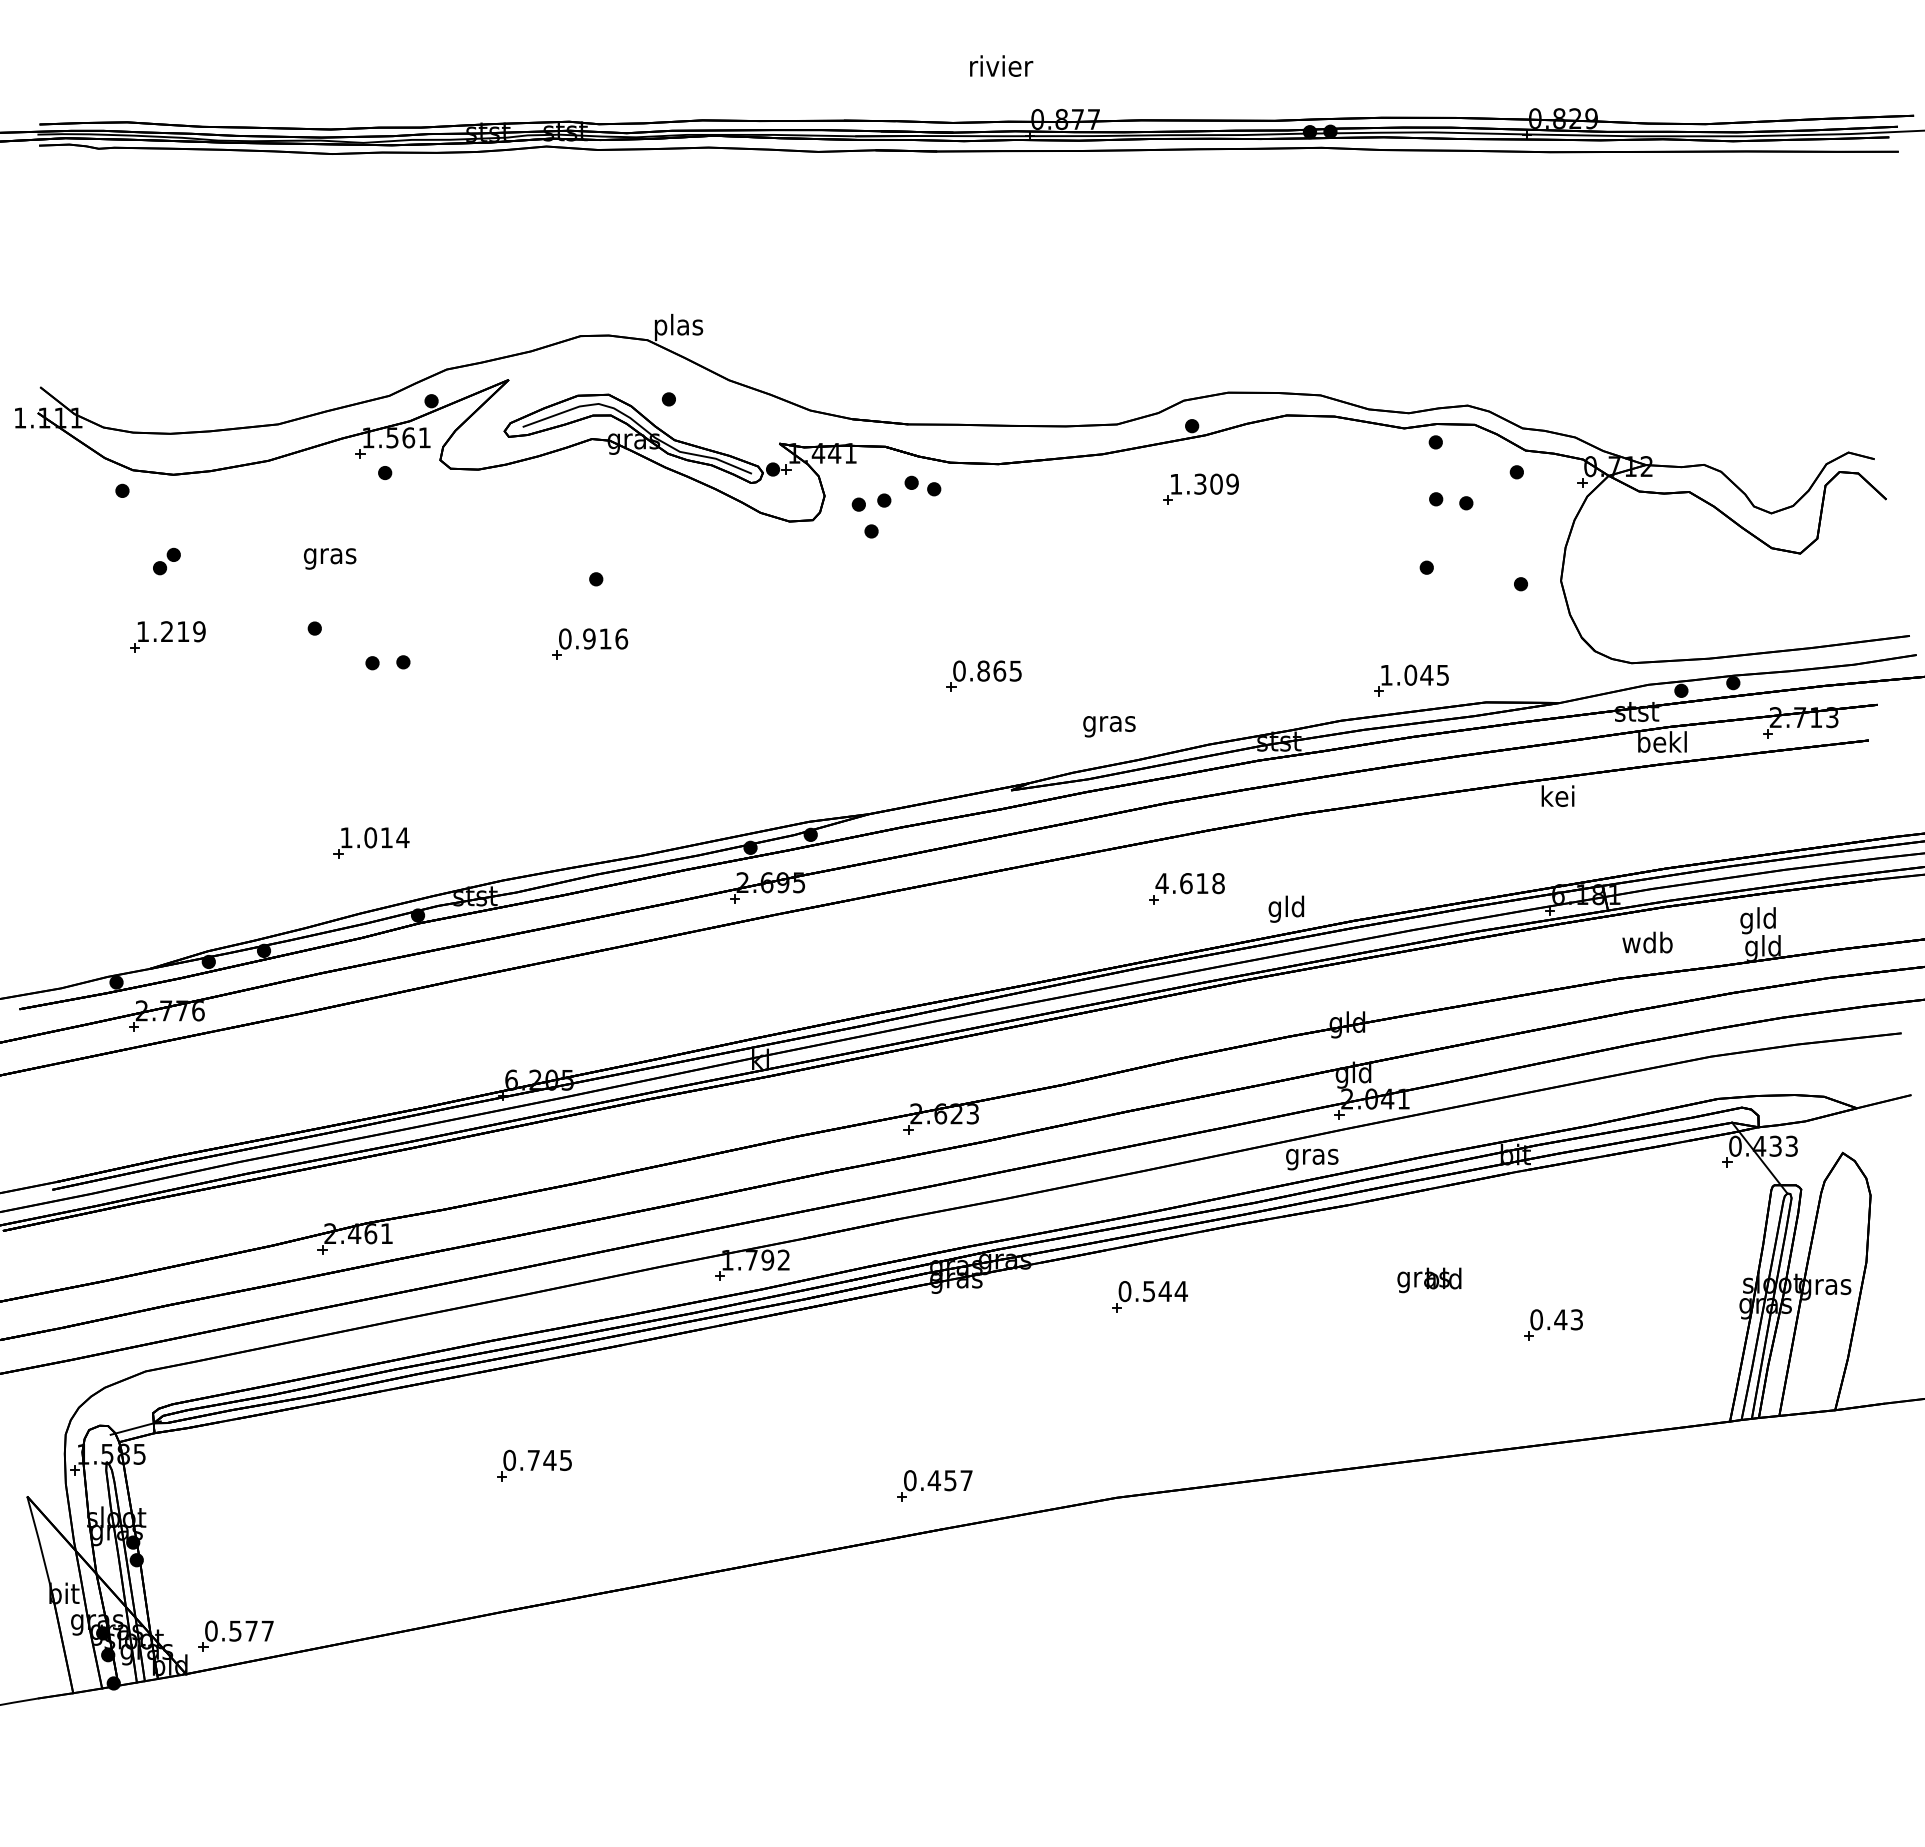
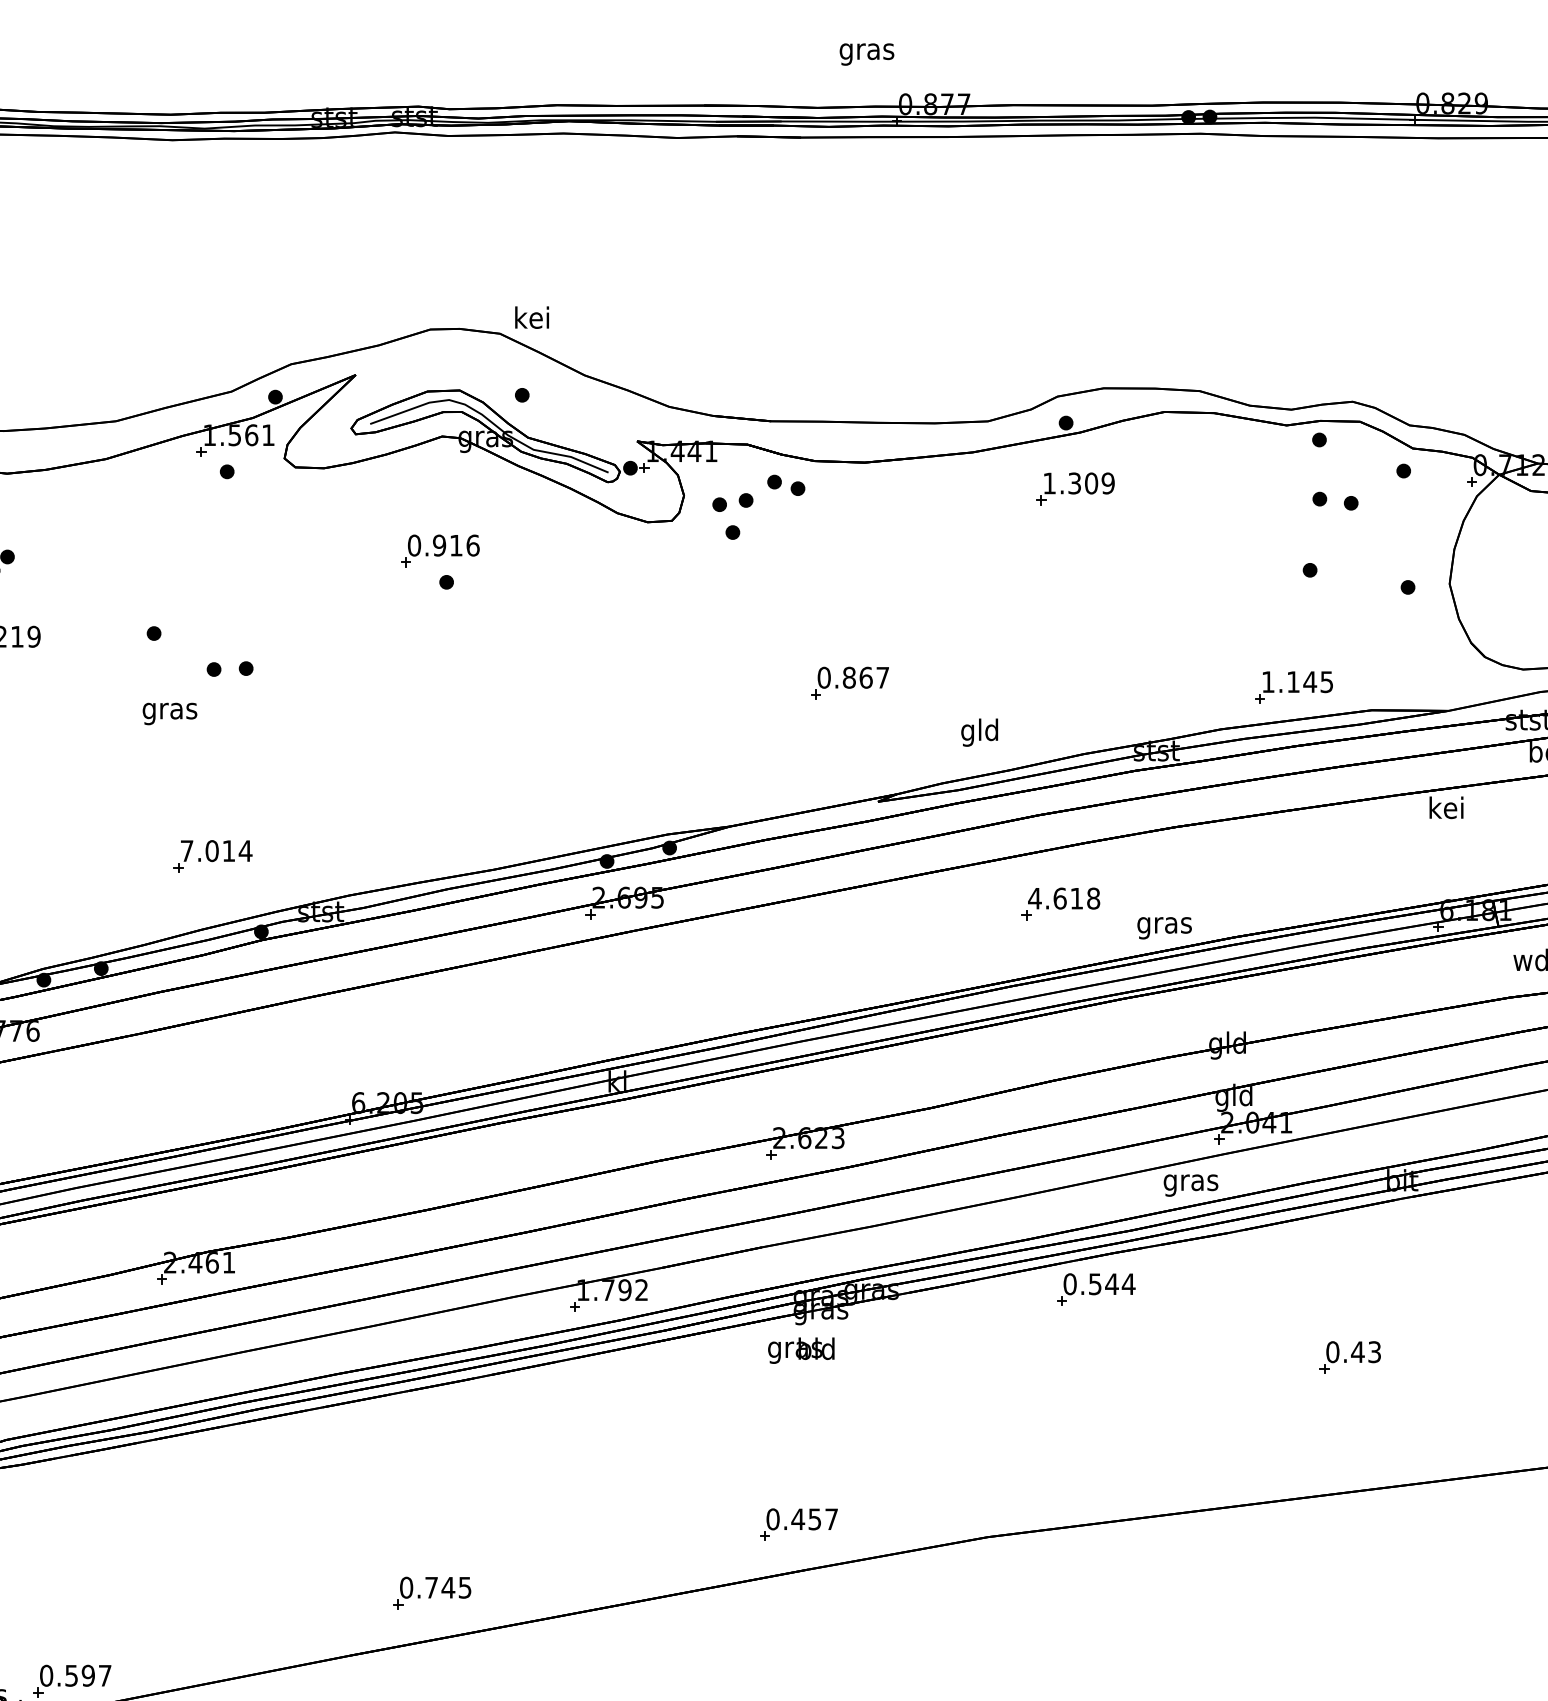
text: (1001, 68) -> (867, 51), rivier -> gras
text: (678, 327) -> (532, 320), plas -> kei
text: (330, 558) -> (170, 713), moved
part: (590, 643) -> (440, 550), moved
text: (1015, 671) -> (882, 678), 0.865 -> 0.867
text: (1410, 674) -> (1293, 681), 1.045 -> 1.145
text: (1109, 723) -> (980, 732), gras -> gld
text: (346, 837) -> (187, 850), 1.014 -> 7.014
text: (1286, 908) -> (1164, 924), gld -> gras
text: (1429, 1280) -> (801, 1350), moved
part: (1149, 1296) -> (1095, 1289), moved
part: (1553, 1324) -> (1350, 1357), moved
part: (534, 1465) -> (432, 1593), moved
text: (251, 1630) -> (88, 1675), 0.577 -> 0.597

